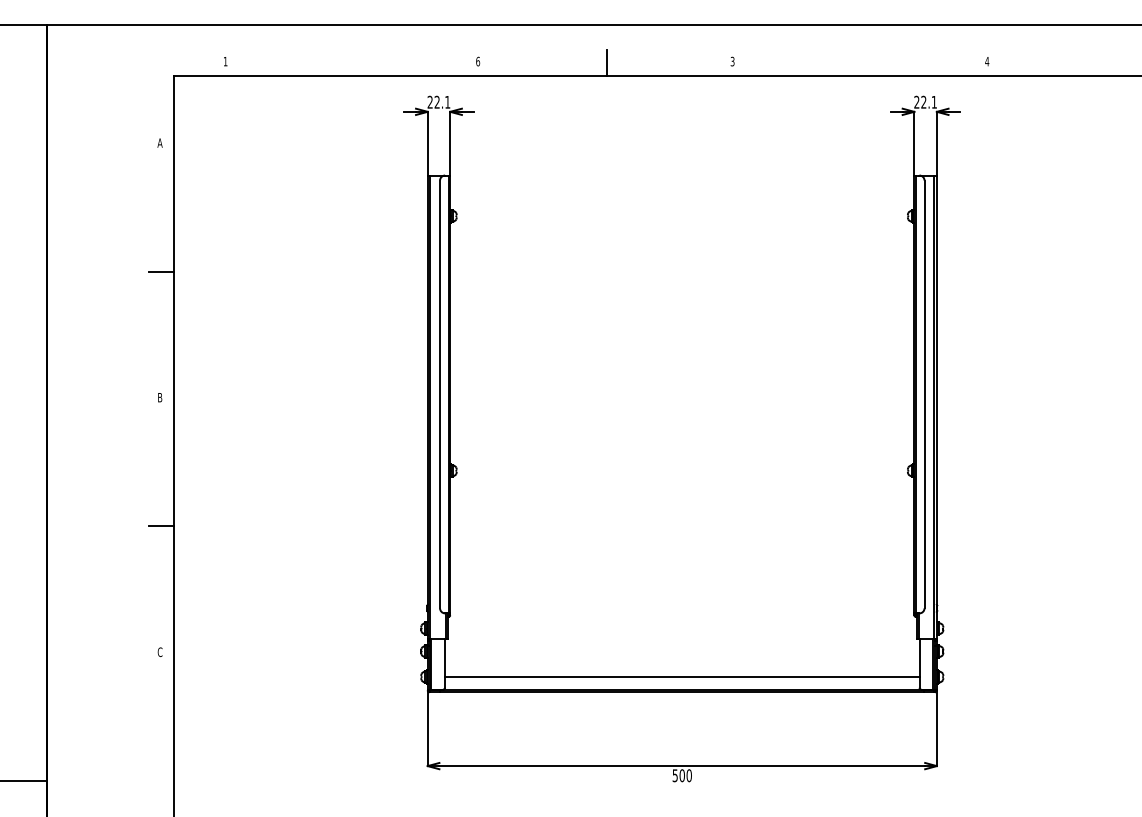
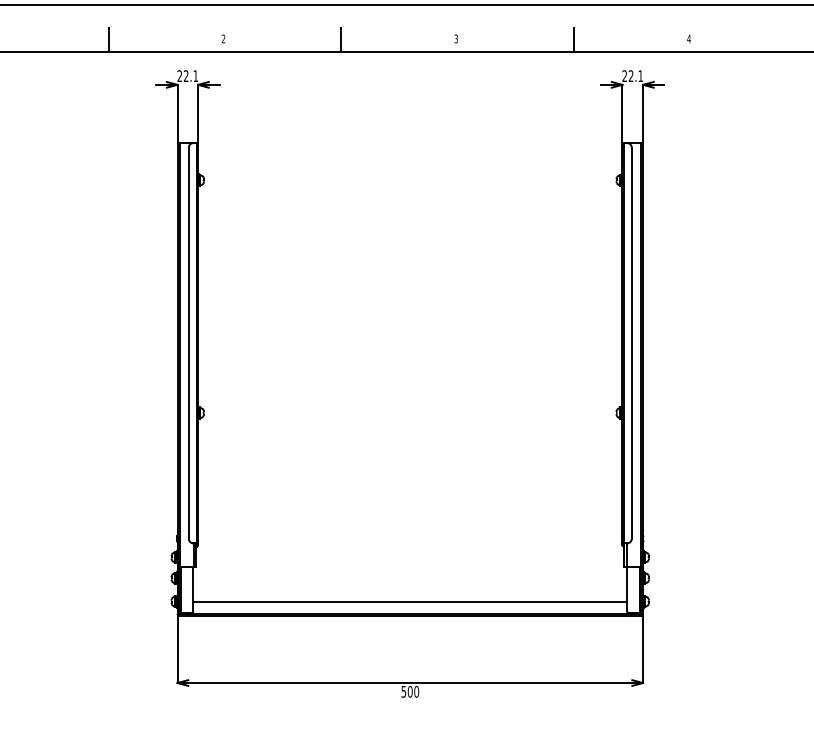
text: (478, 61) -> (223, 38), 6 -> 2
line: (352, 62) -> (108, 39), added
line: (861, 62) -> (574, 39), added

